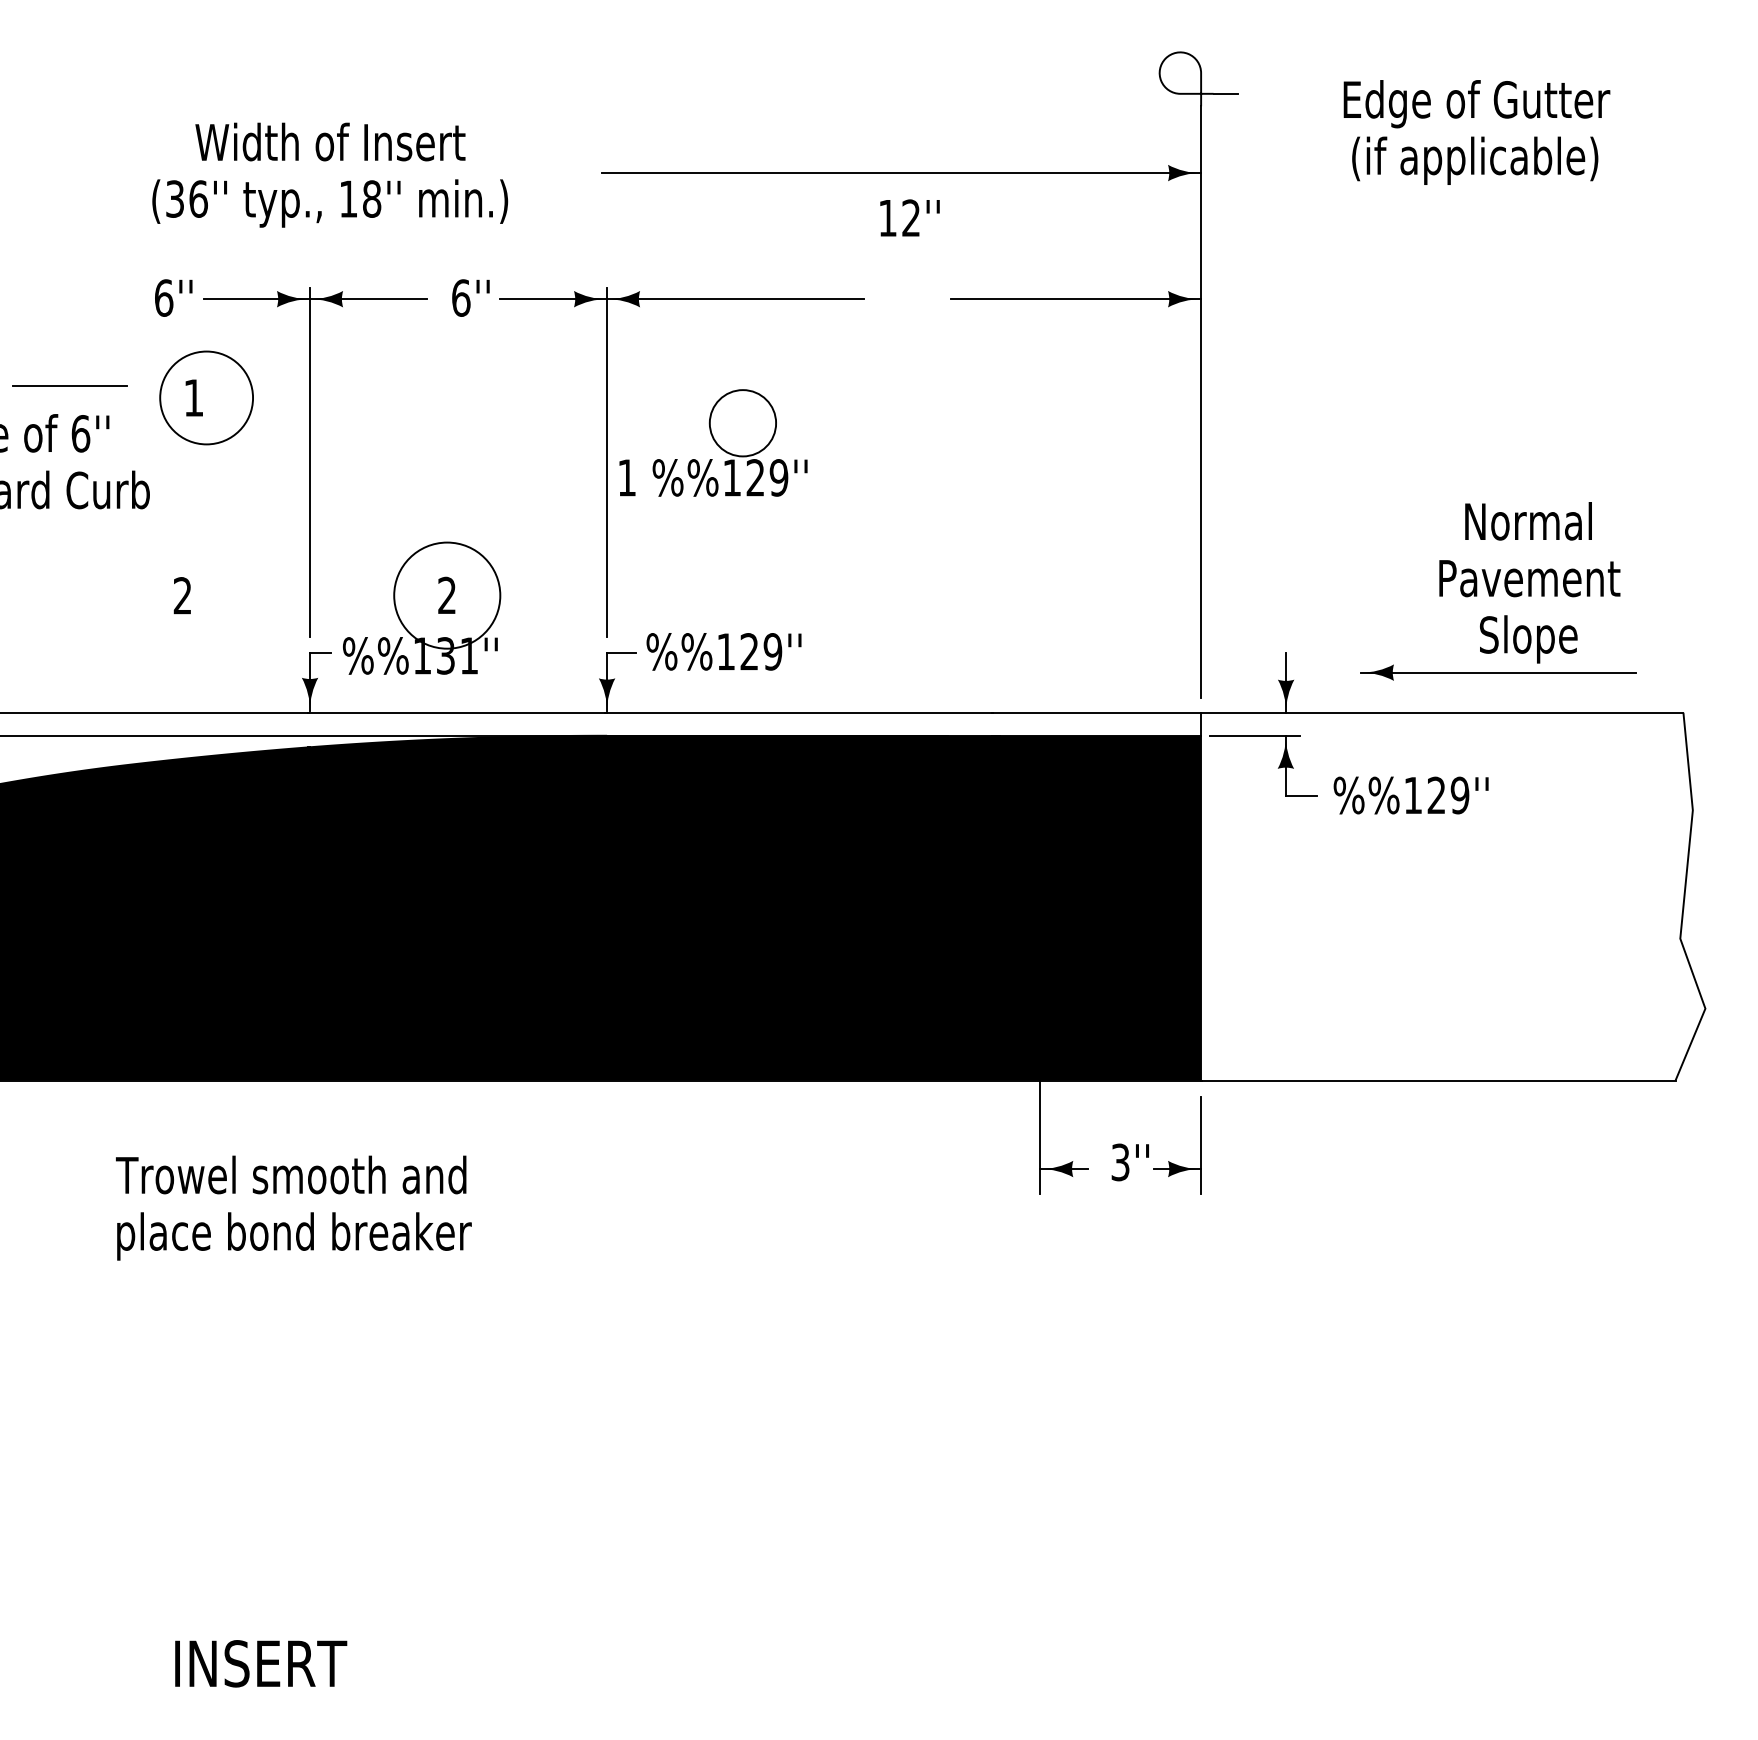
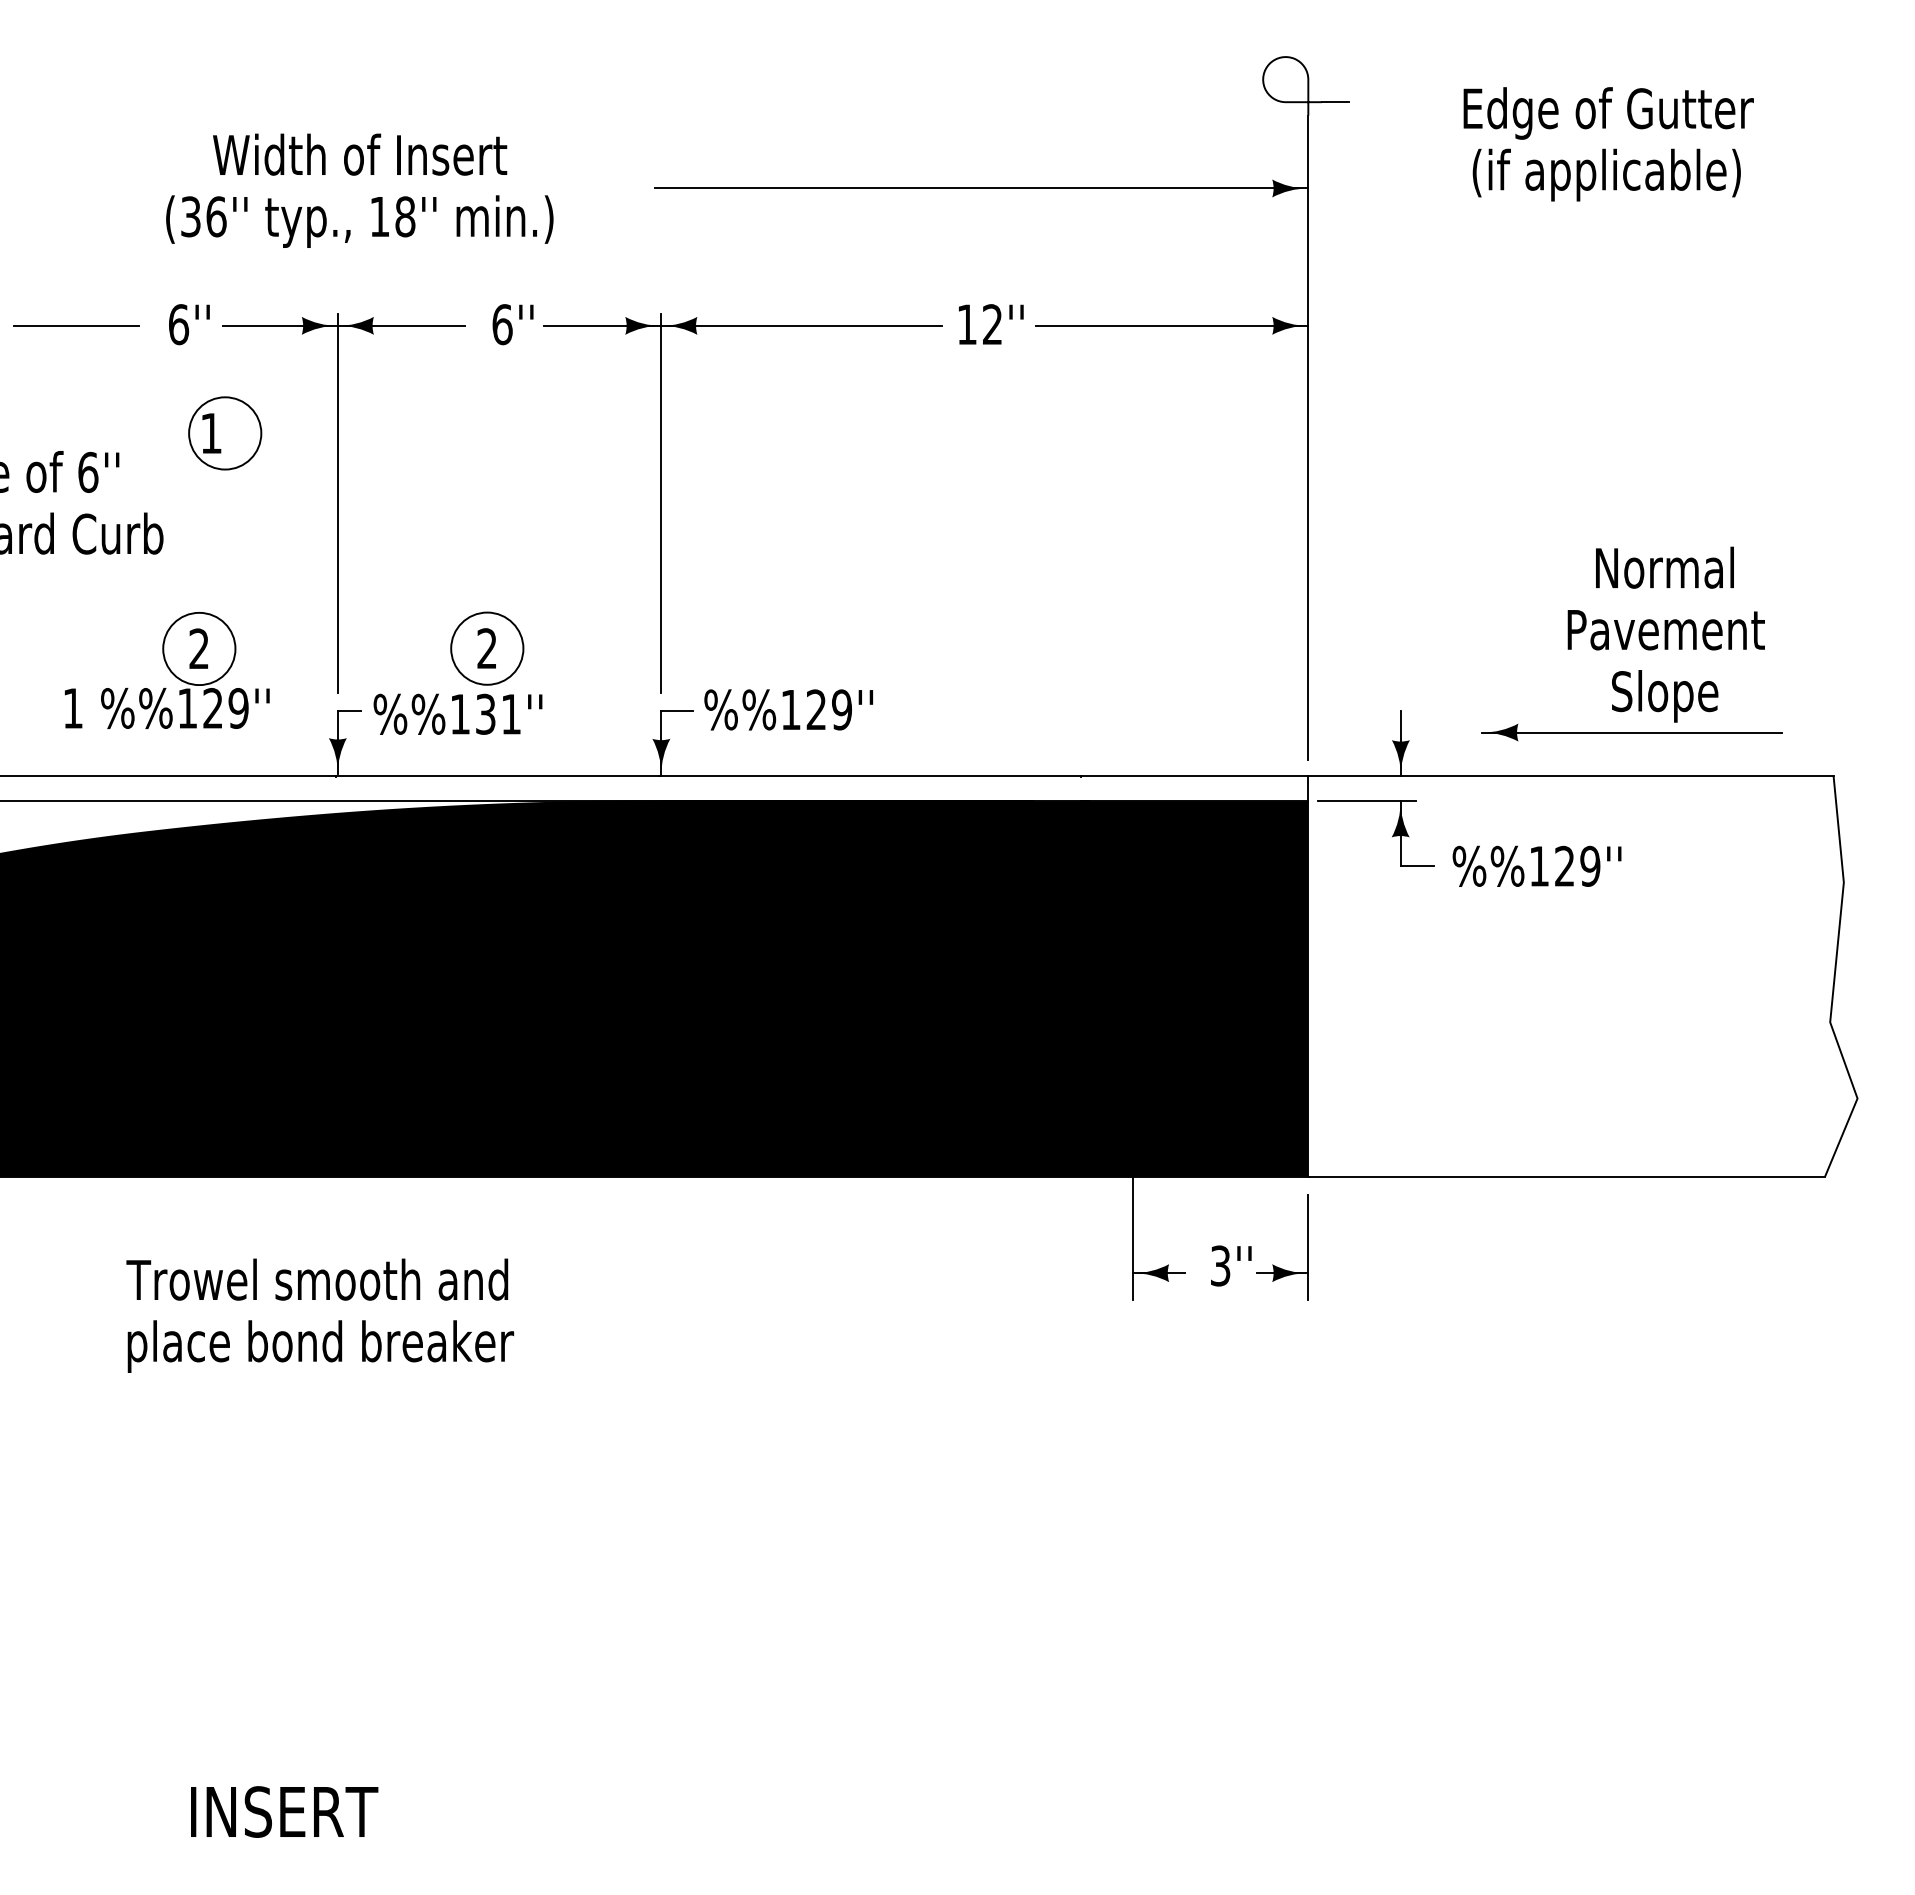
text: (910, 218) -> (991, 324), moved
line: (70, 385) -> (76, 325), moved
circle: (206, 398) -> (225, 433), size x0.71
part: (713, 443) -> (167, 670), moved
circle: (447, 595) -> (487, 648), size x0.62

